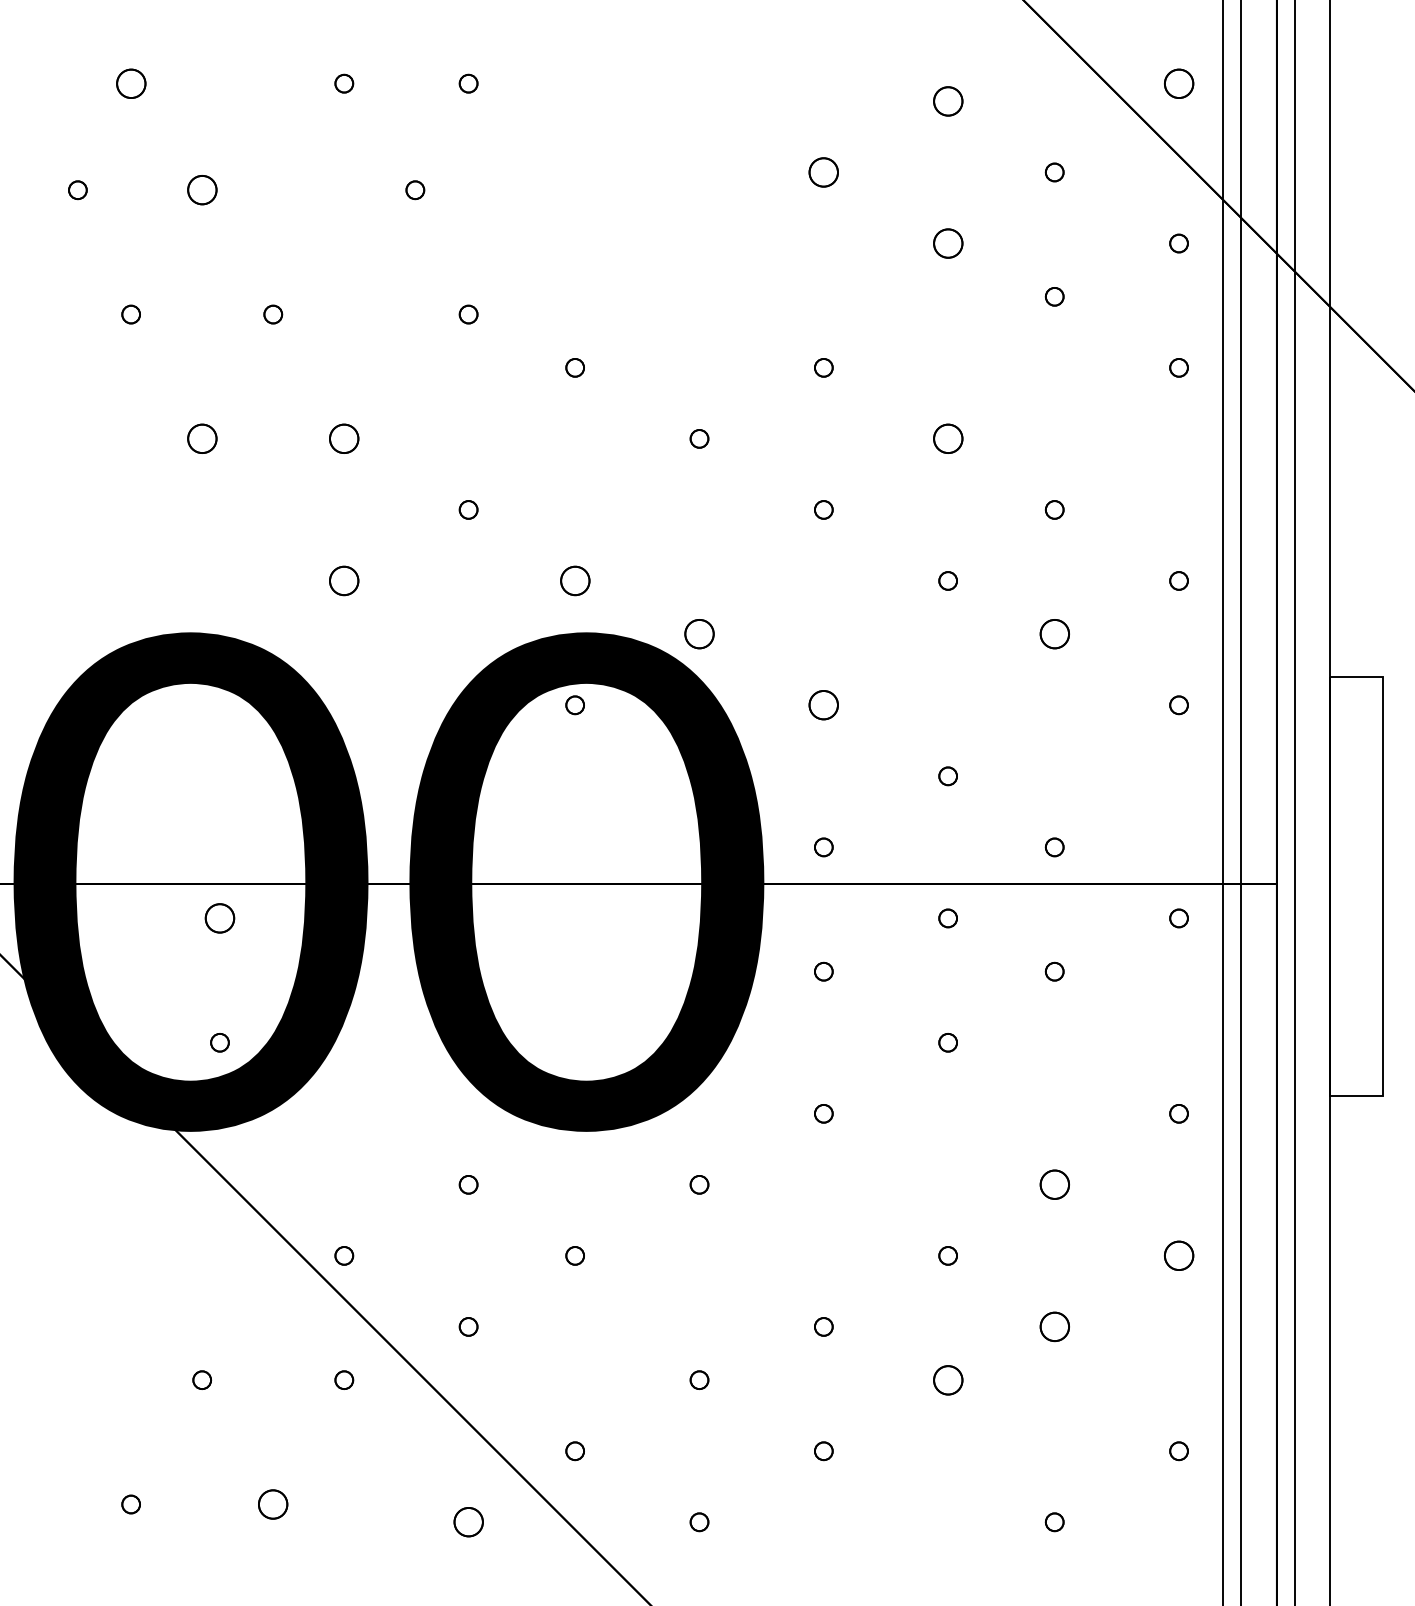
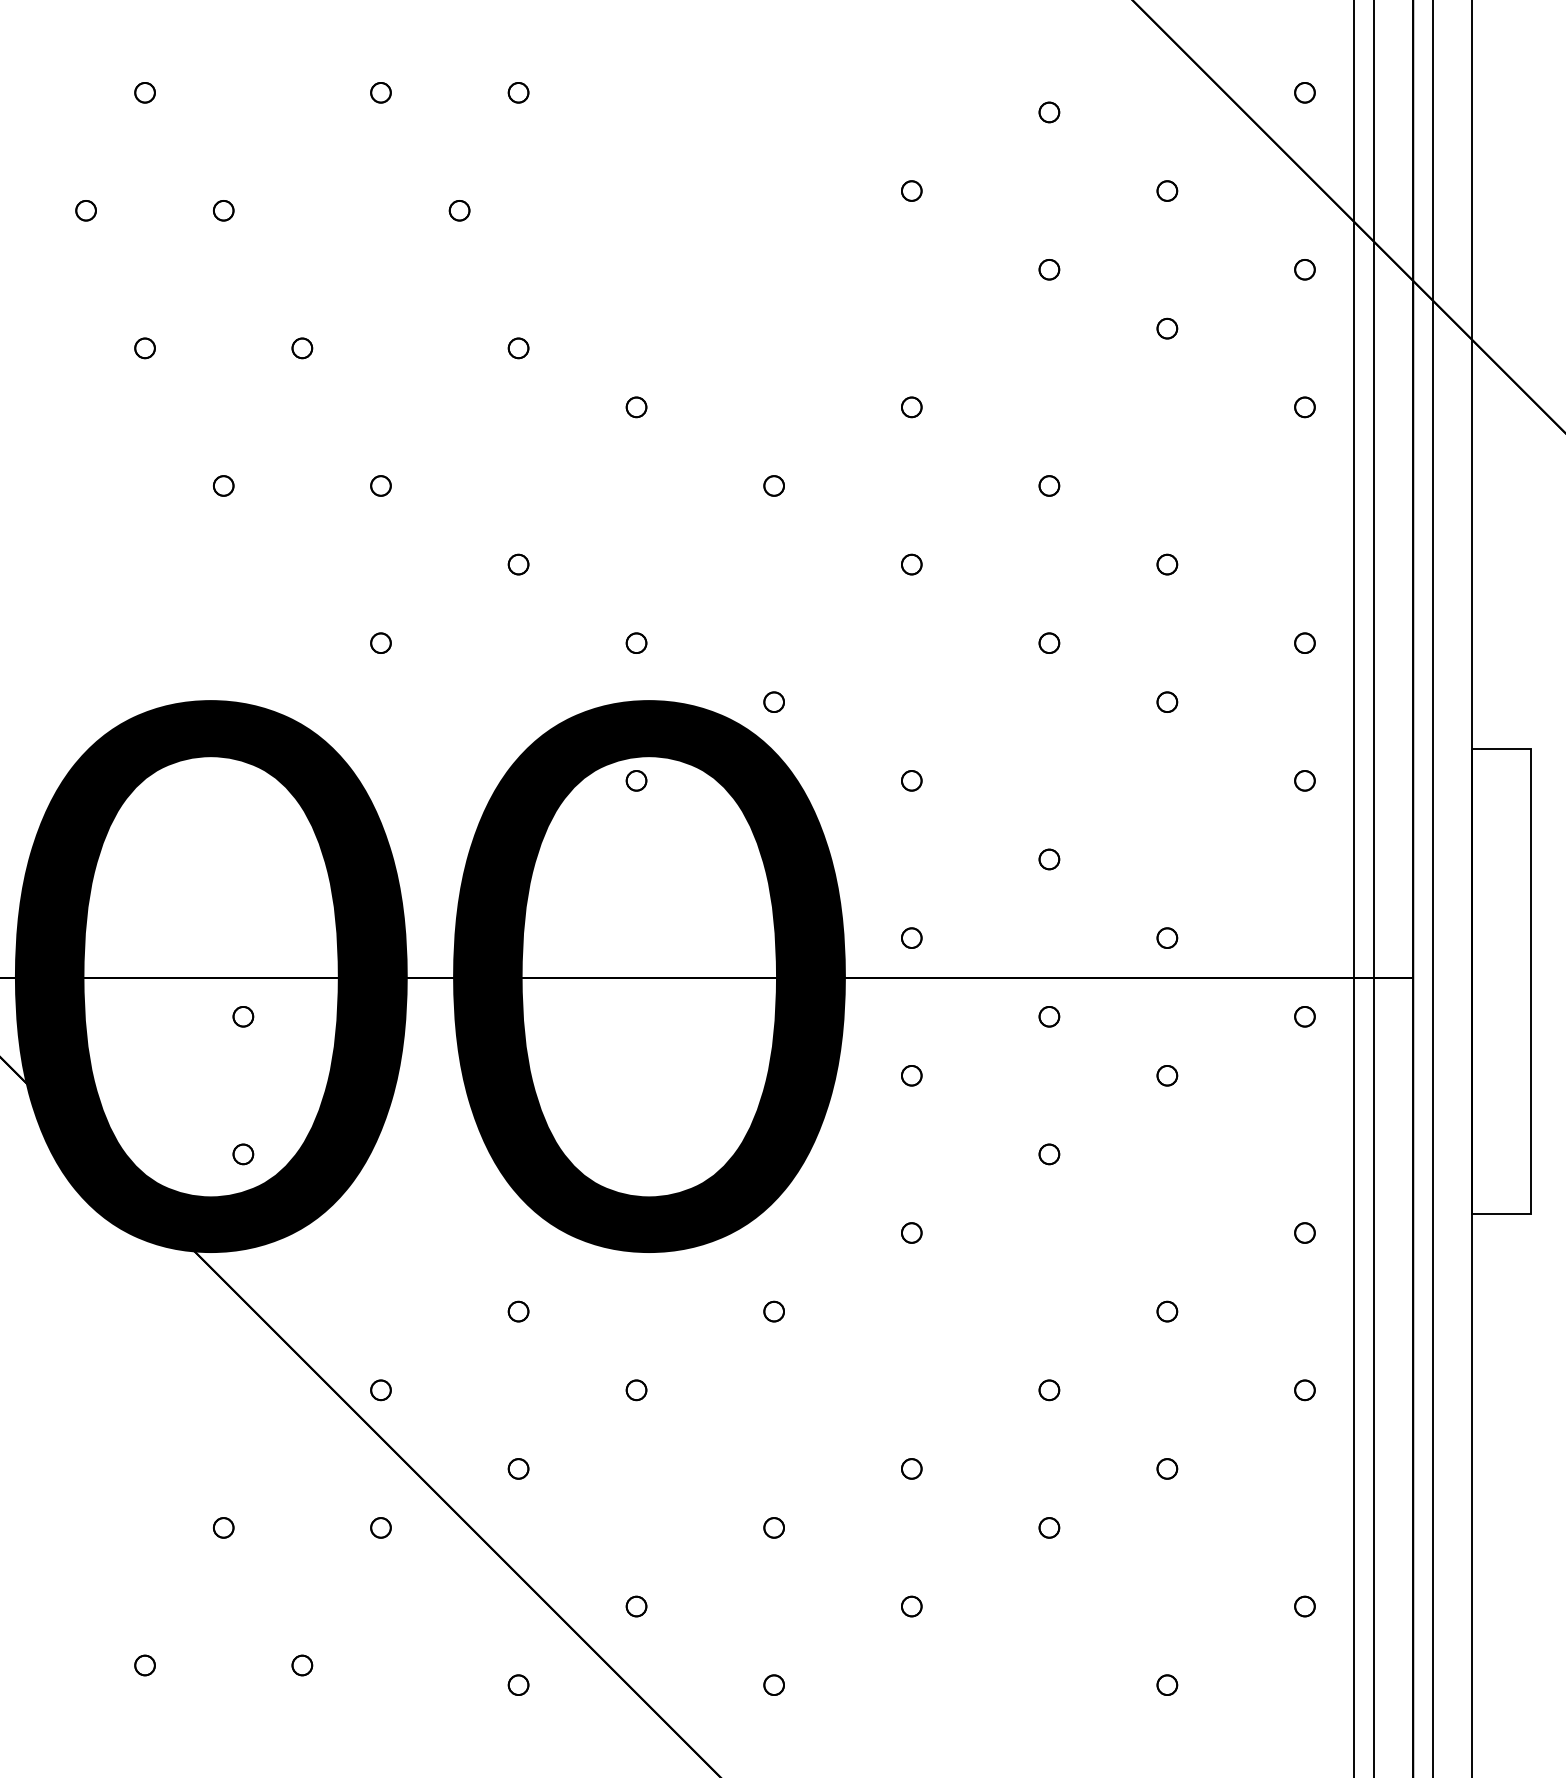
part: (130, 83) -> (144, 92), size x0.62
part: (1178, 83) -> (1304, 92), size x0.62
part: (947, 101) -> (1048, 112), size x0.62
part: (823, 172) -> (911, 191), size x0.62
part: (201, 190) -> (222, 211), size x0.62
part: (947, 243) -> (1048, 269), size x0.62
part: (201, 438) -> (222, 485), size x0.62
part: (344, 438) -> (381, 485), size x0.62
part: (947, 438) -> (1048, 485), size x0.62
part: (344, 580) -> (381, 642), size x0.62
part: (574, 580) -> (635, 642), size x0.62
part: (699, 634) -> (774, 702), size x0.62
part: (1054, 634) -> (1167, 702), size x0.62
part: (823, 705) -> (911, 781), size x0.62
part: (219, 918) -> (242, 1016), size x0.62
part: (1054, 1184) -> (1167, 1311), size x0.62
part: (1178, 1255) -> (1304, 1389), size x0.62
part: (1054, 1326) -> (1167, 1468), size x0.62
part: (947, 1379) -> (1048, 1527), size x0.62
part: (273, 1504) -> (302, 1665), size x0.62
part: (468, 1522) -> (518, 1685), size x0.62

